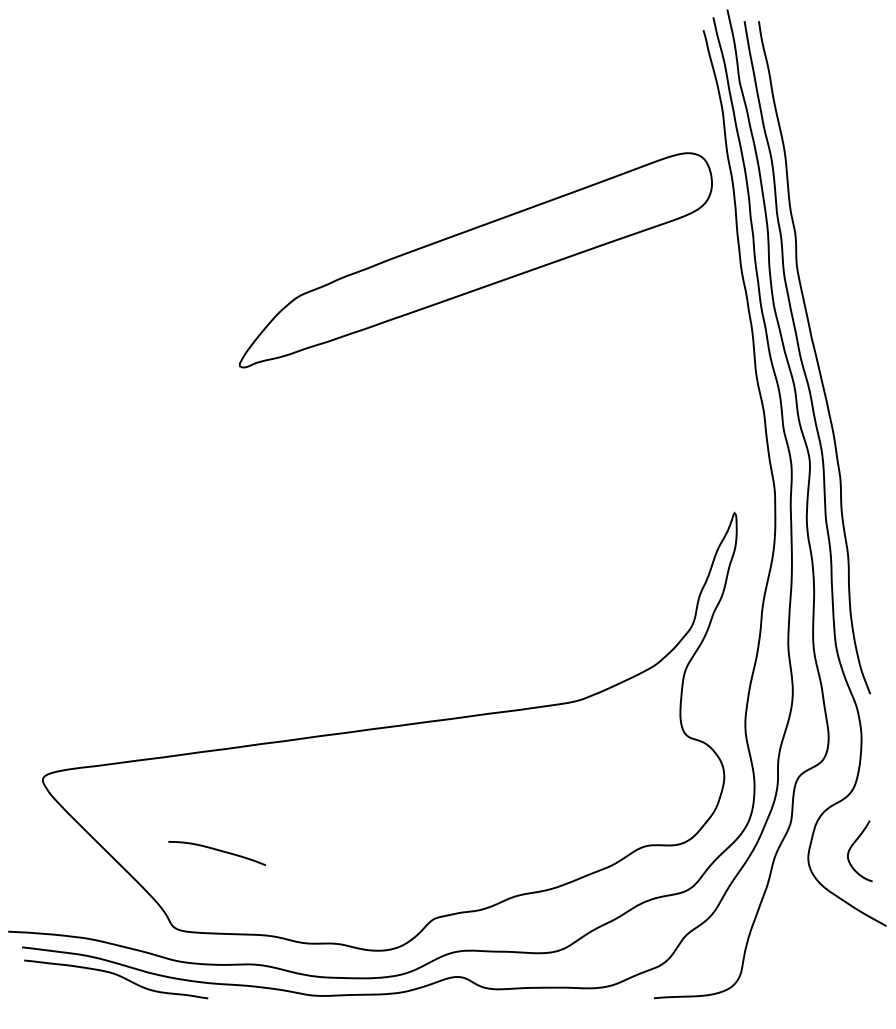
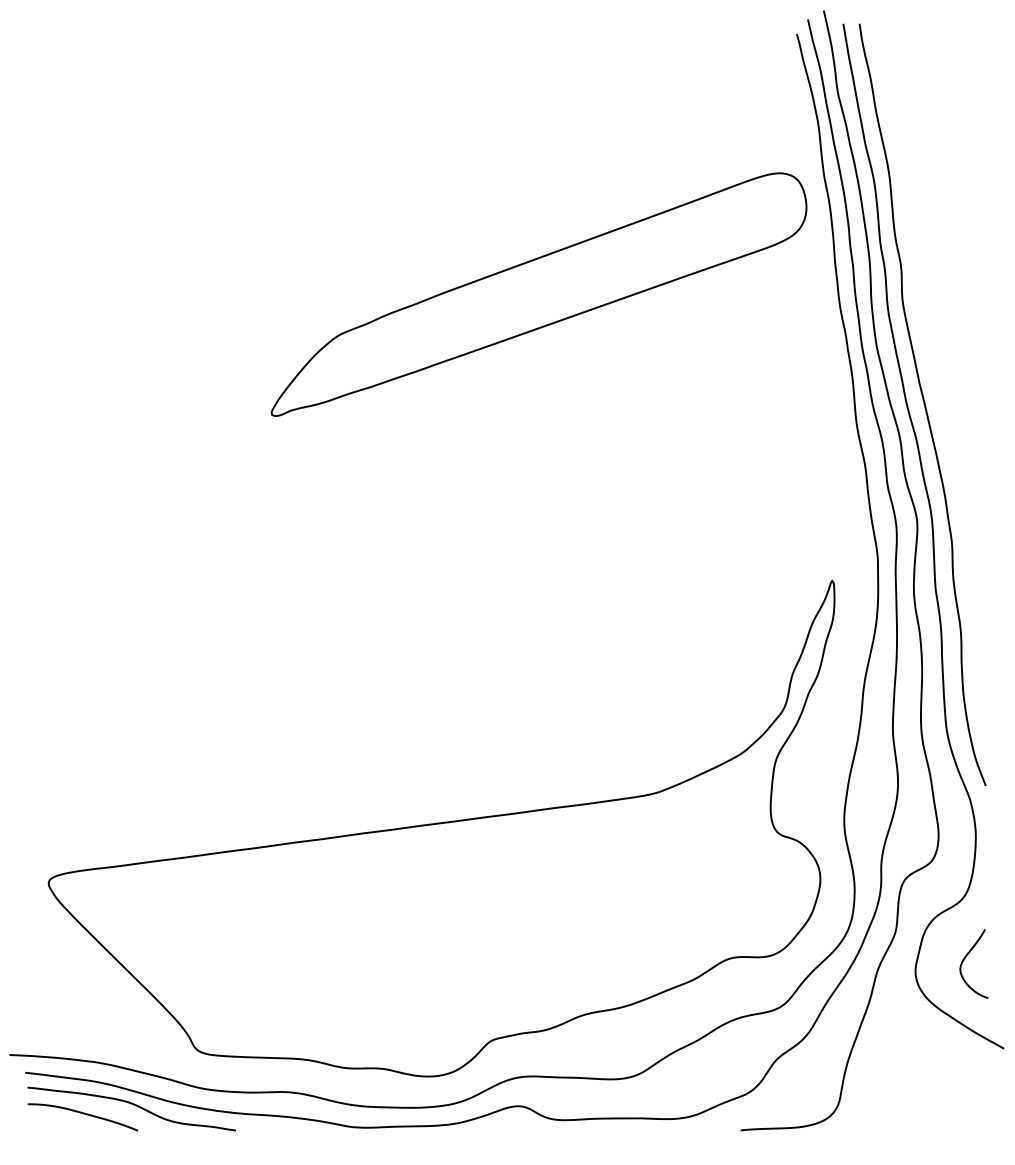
curve: (217, 850) -> (83, 1114), moved

